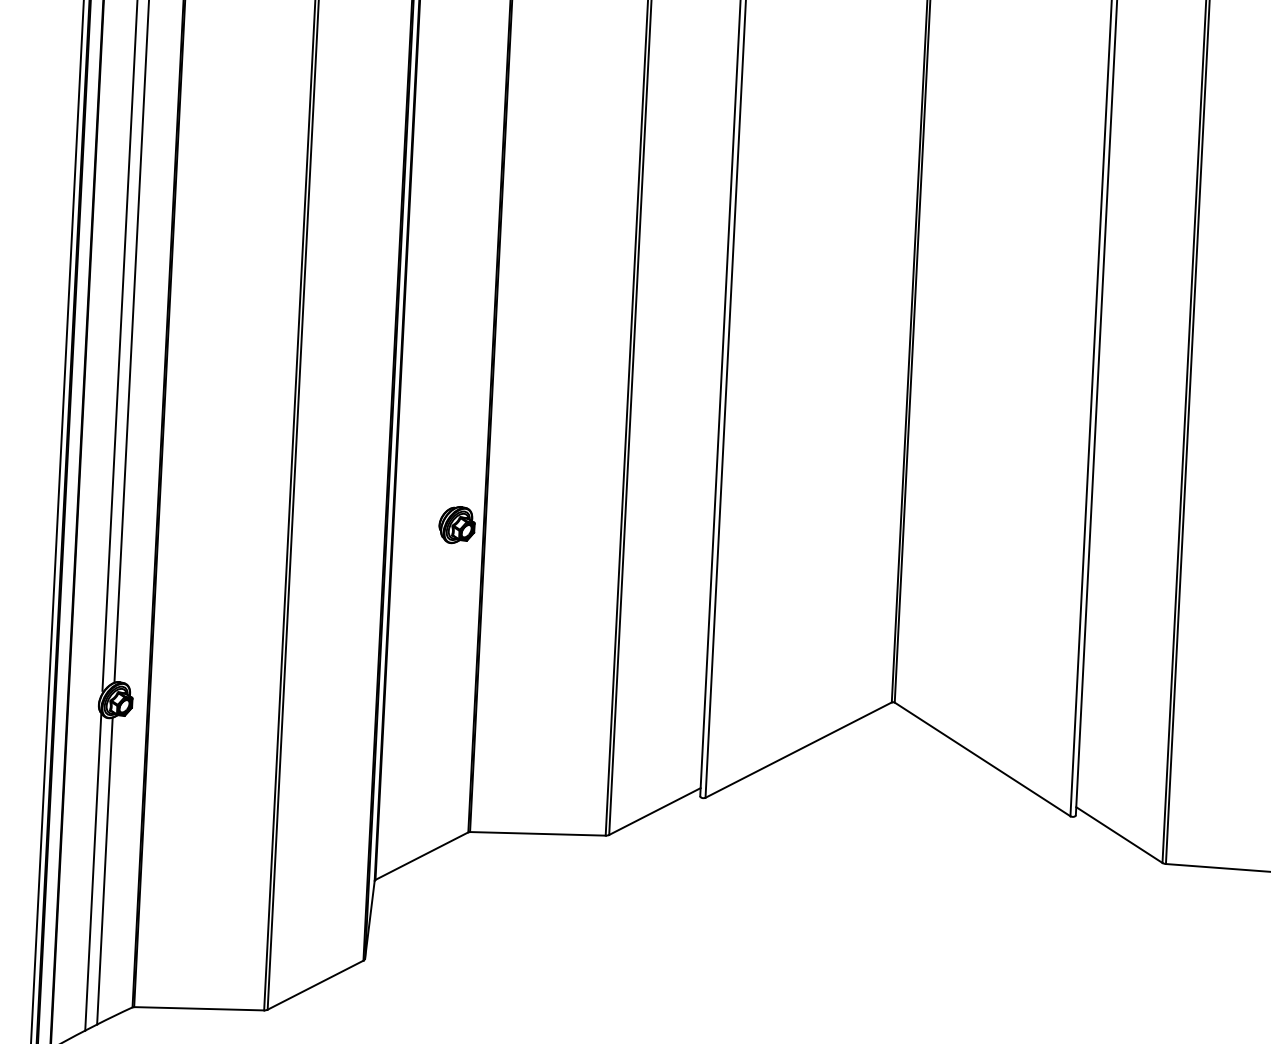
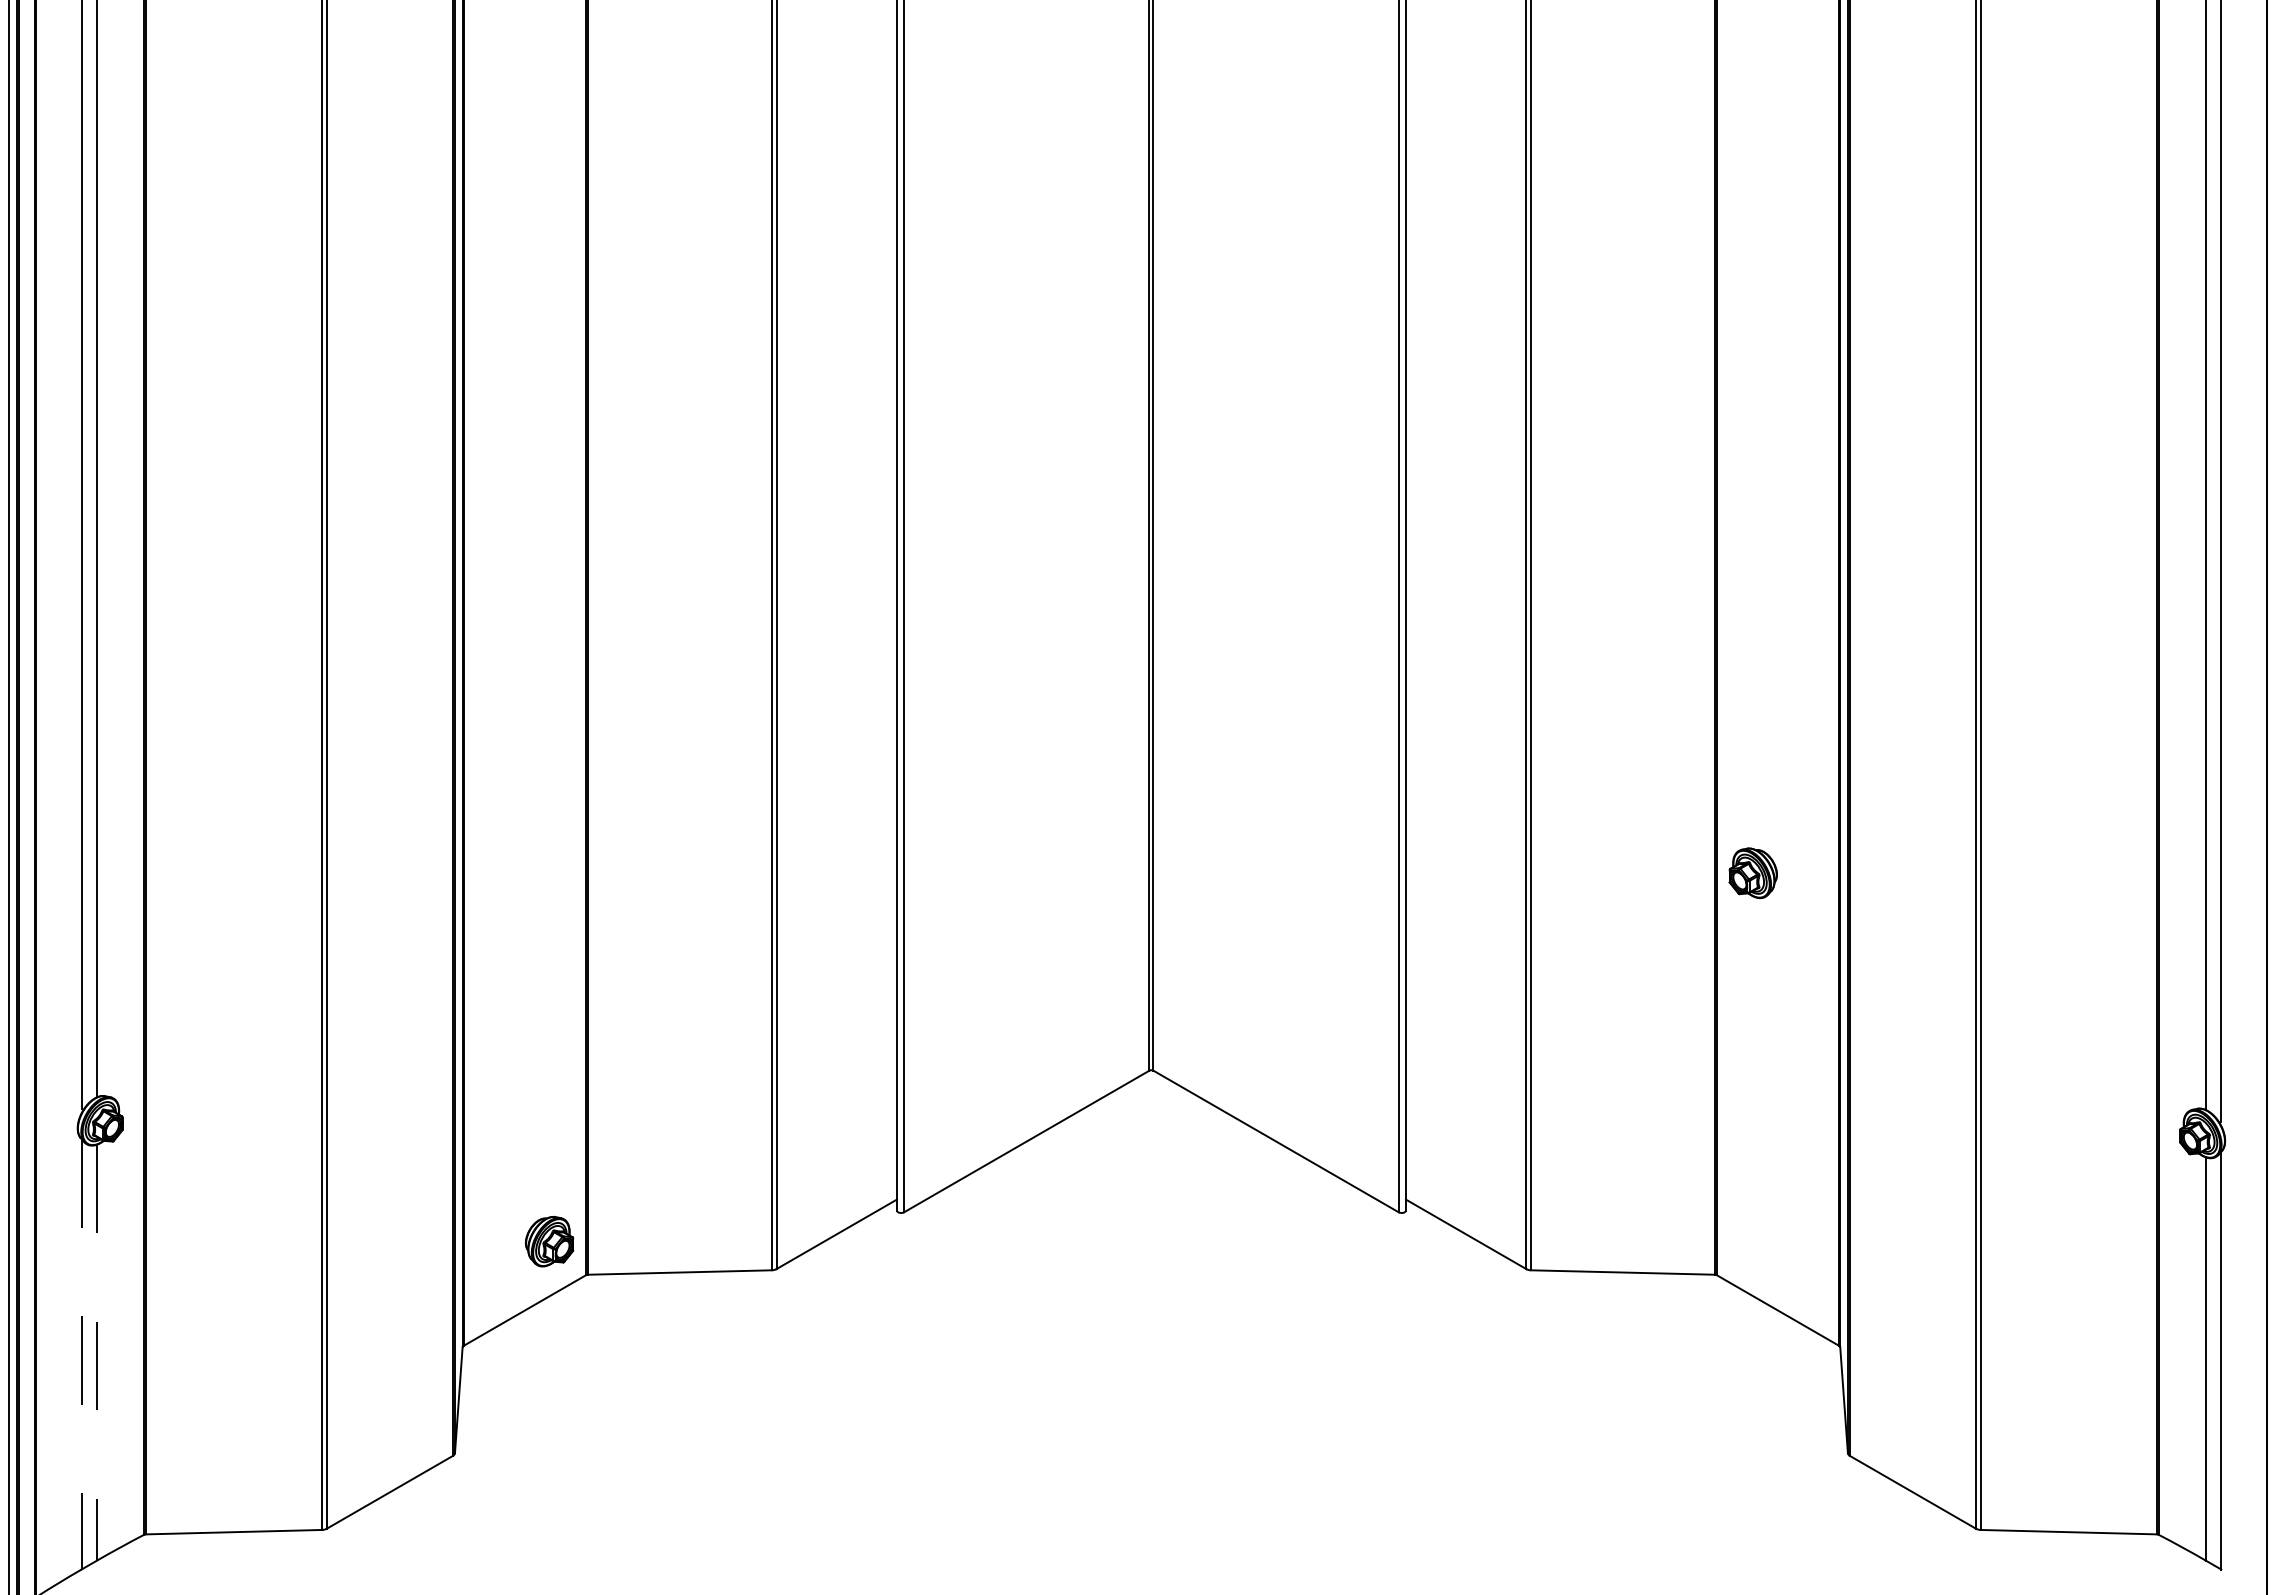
part: (456, 524) -> (549, 1241), moved
line: (93, 871) -> (81, 1354), solid -> dashed
line: (105, 871) -> (97, 1352), solid -> dashed

